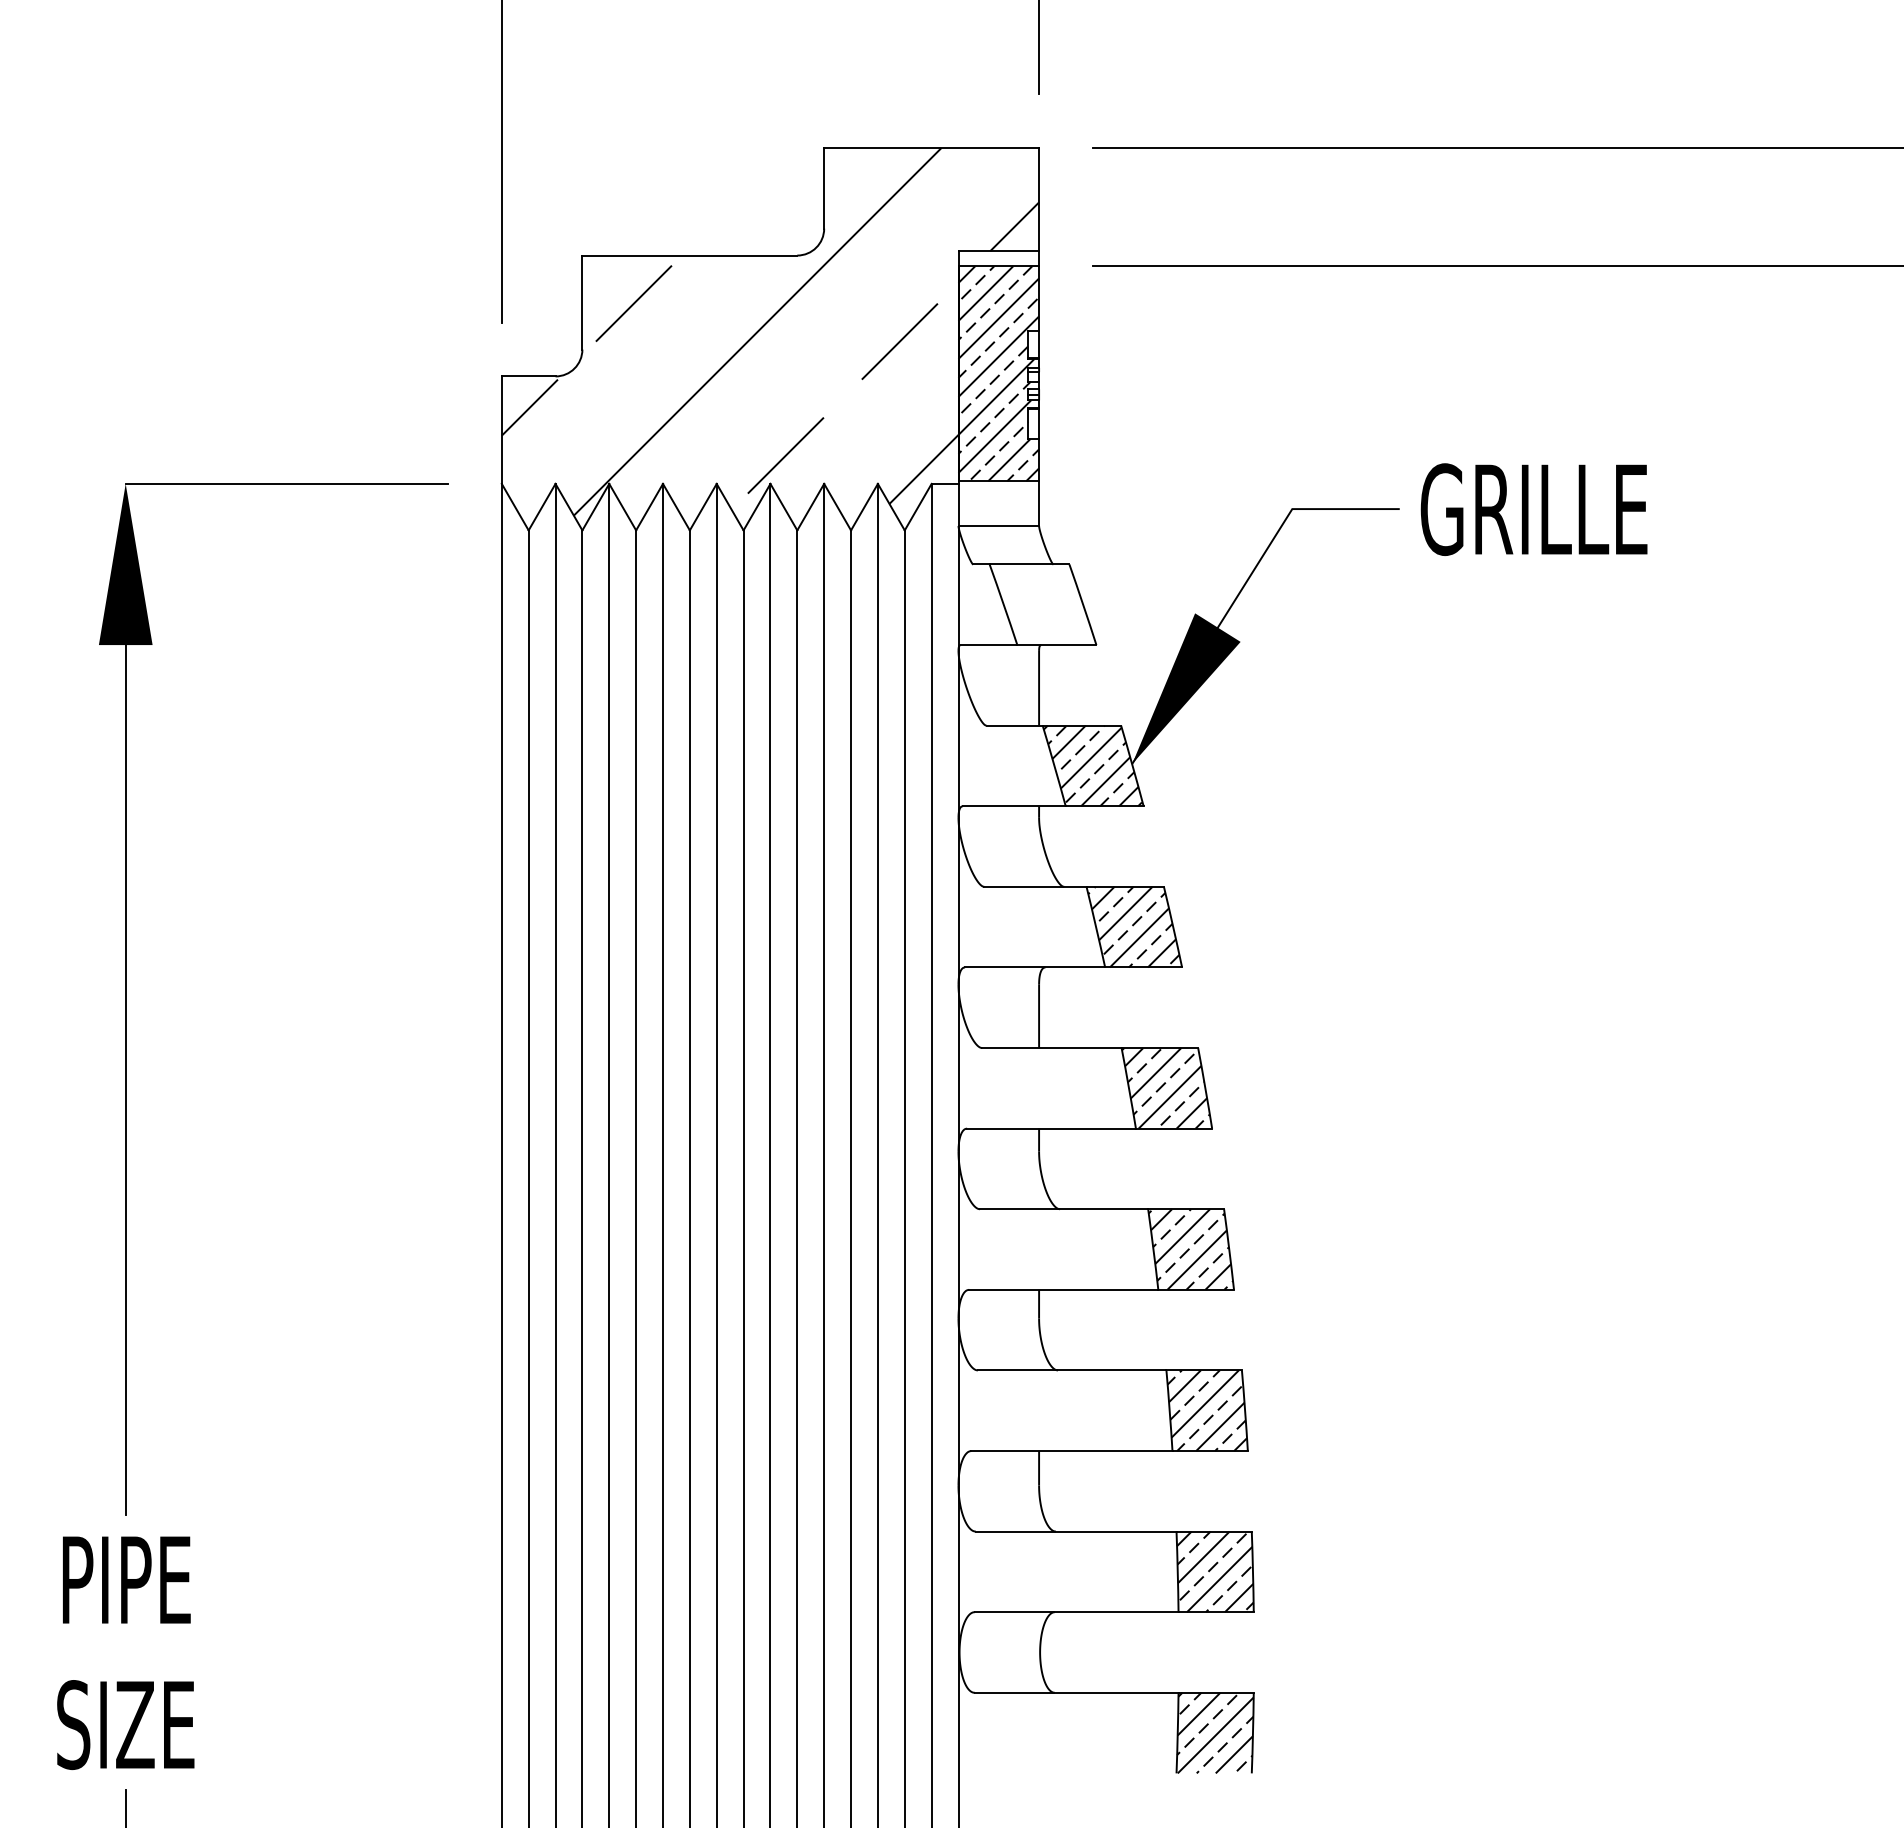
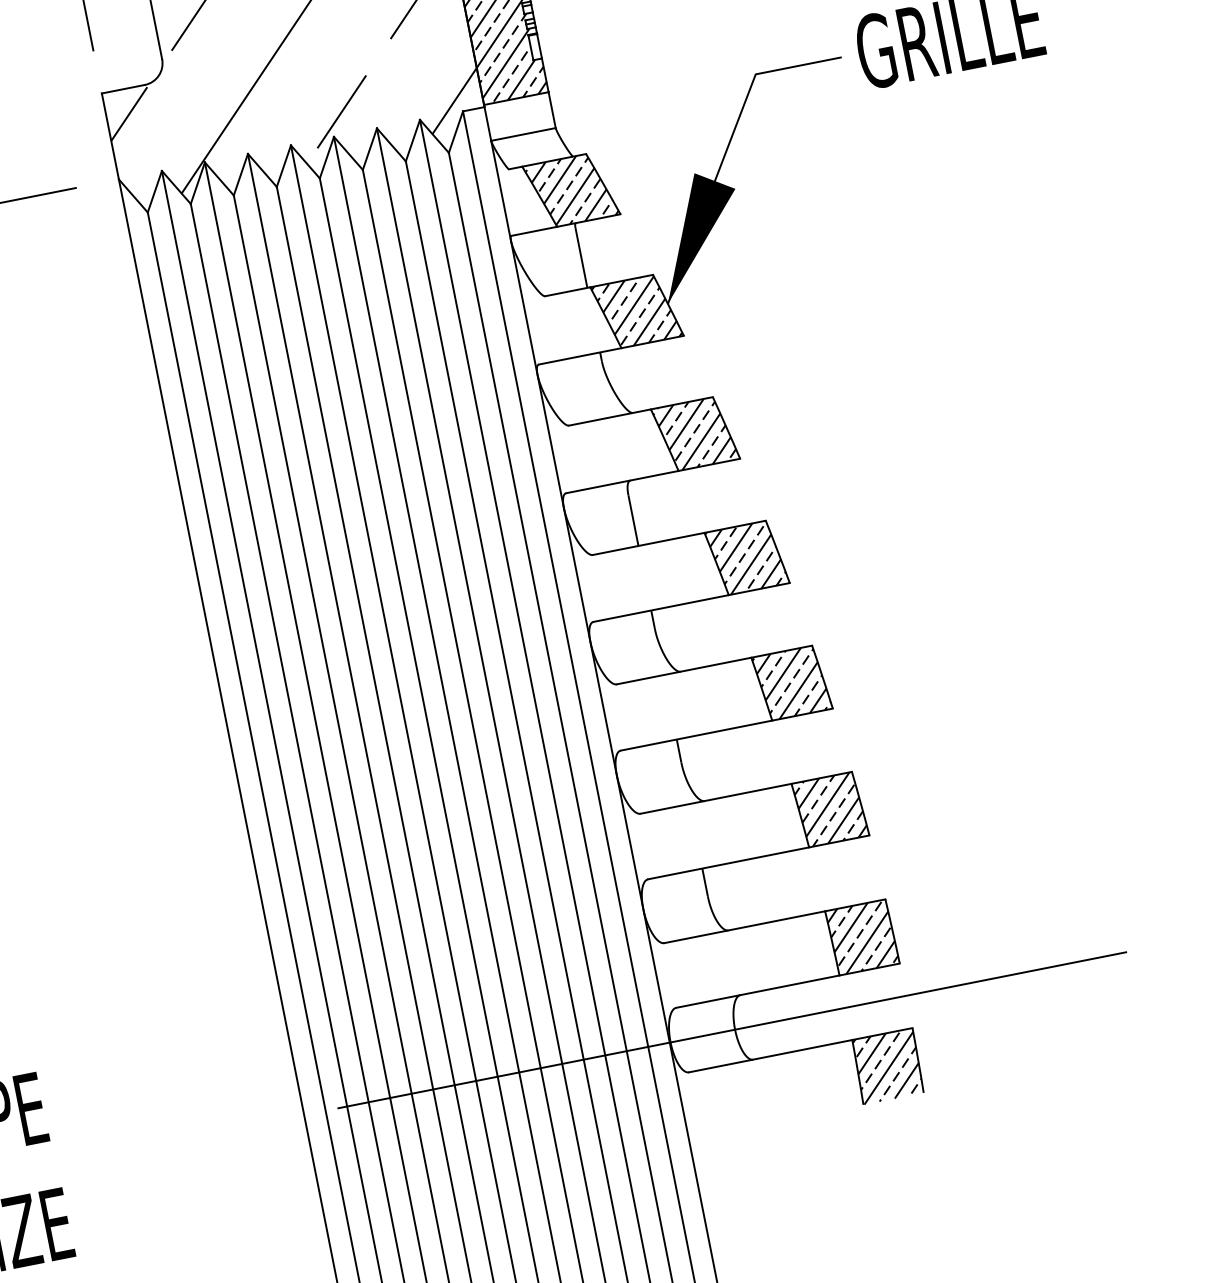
hatch: (1043, 604) -> (571, 190), added
line: (1036, 1652) -> (732, 1030), added

